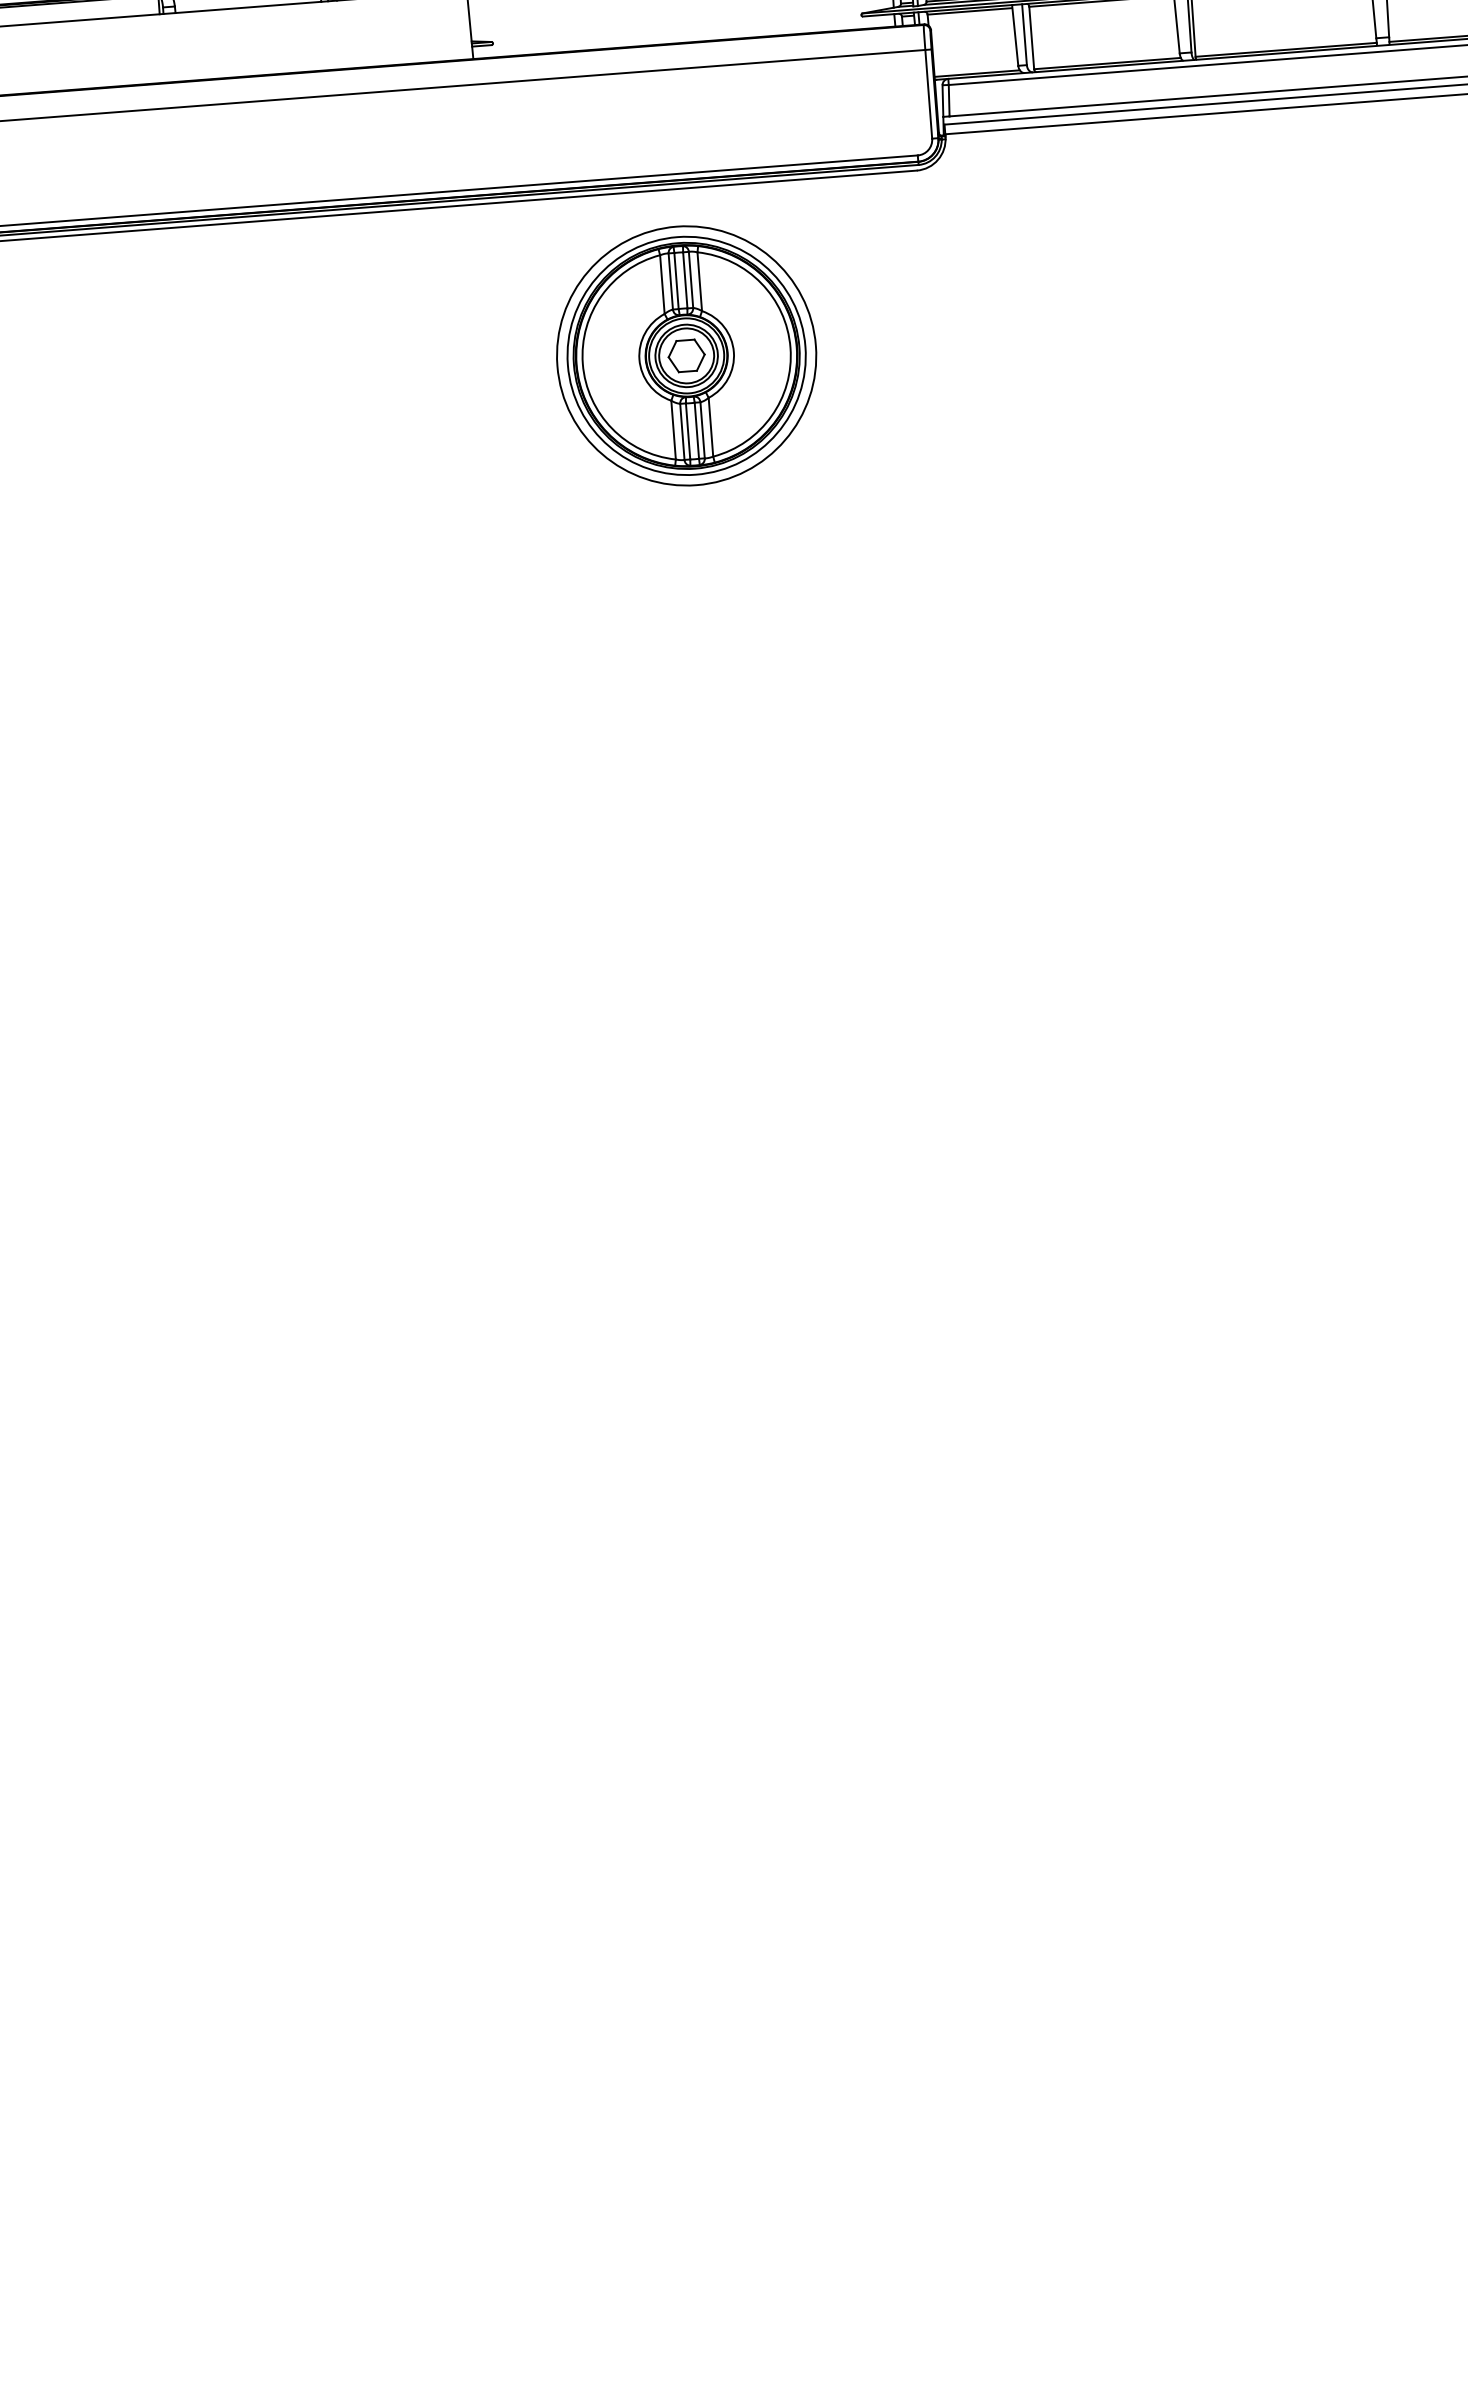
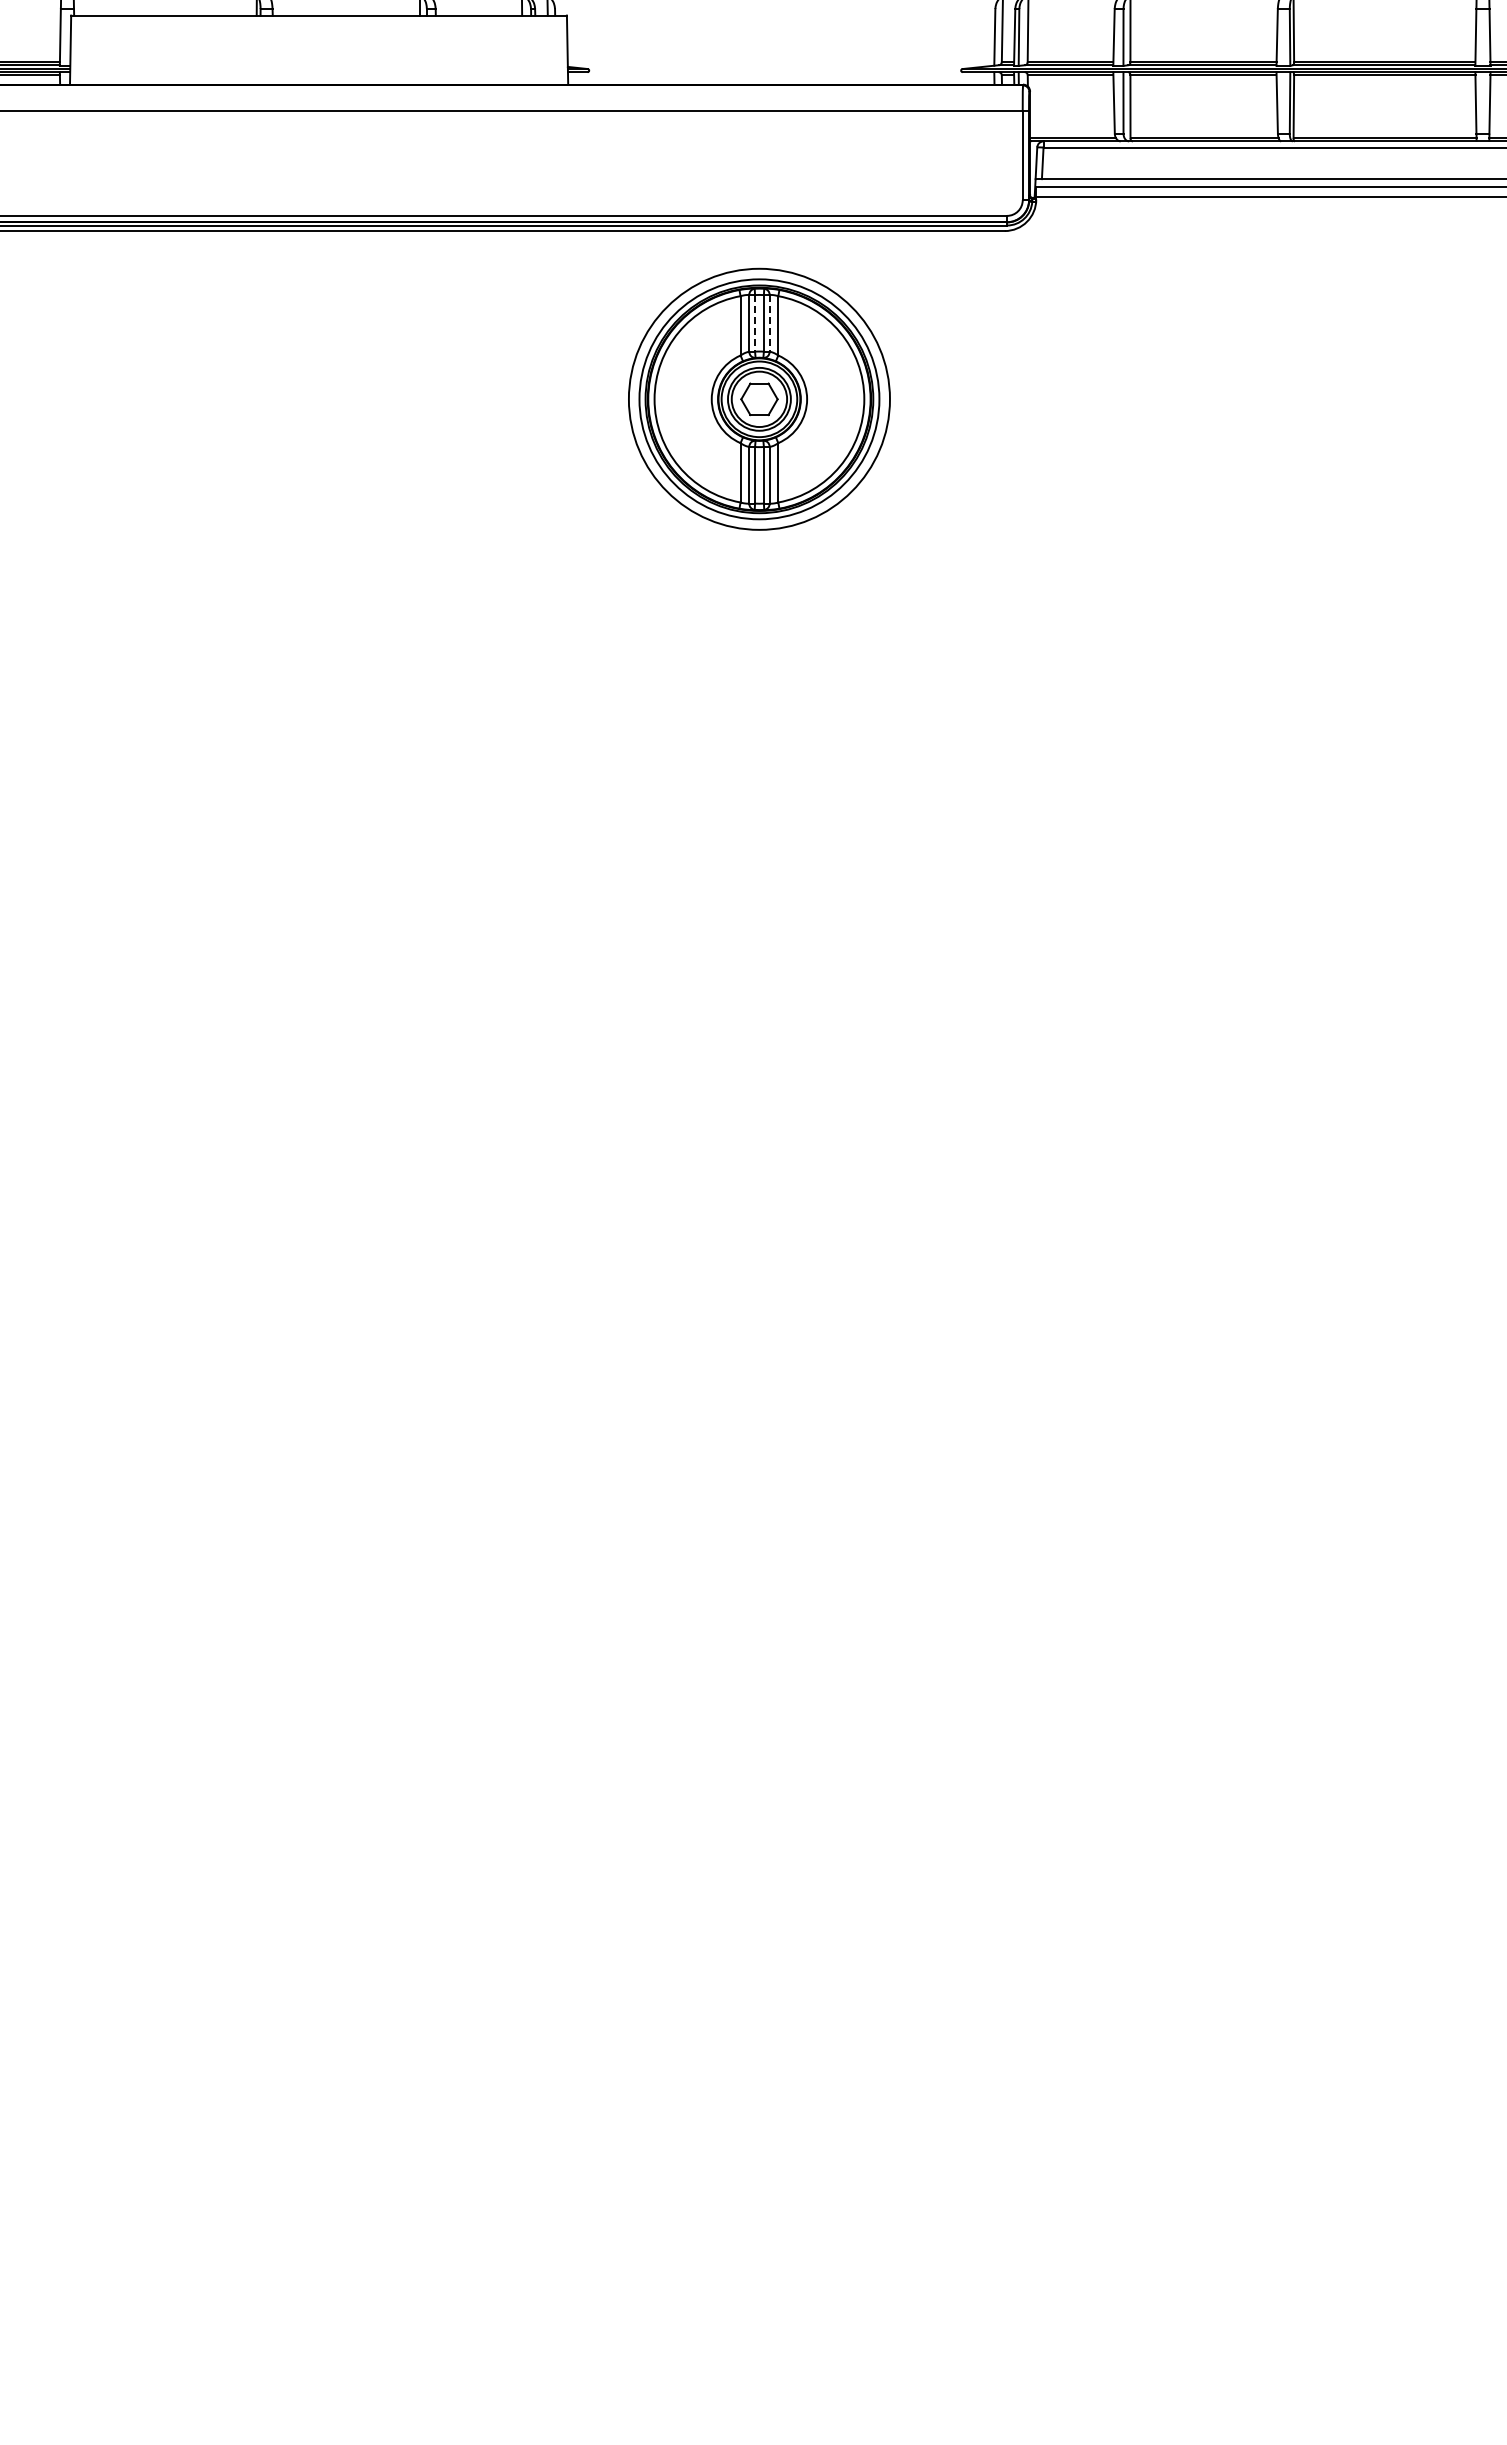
line: (690, 280) -> (769, 323), solid -> dashed
line: (676, 281) -> (755, 323), solid -> dashed

